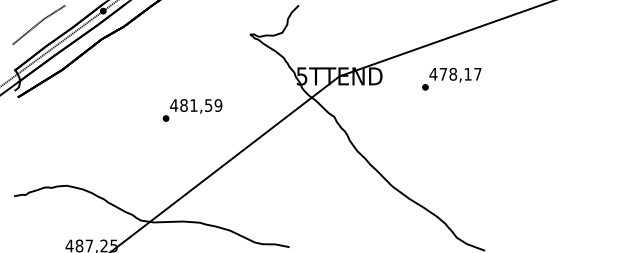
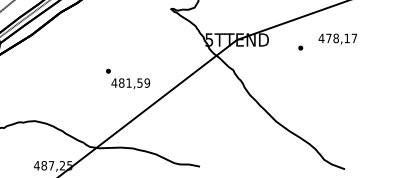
text: (455, 74) -> (337, 38), moved
text: (196, 106) -> (130, 83), moved

